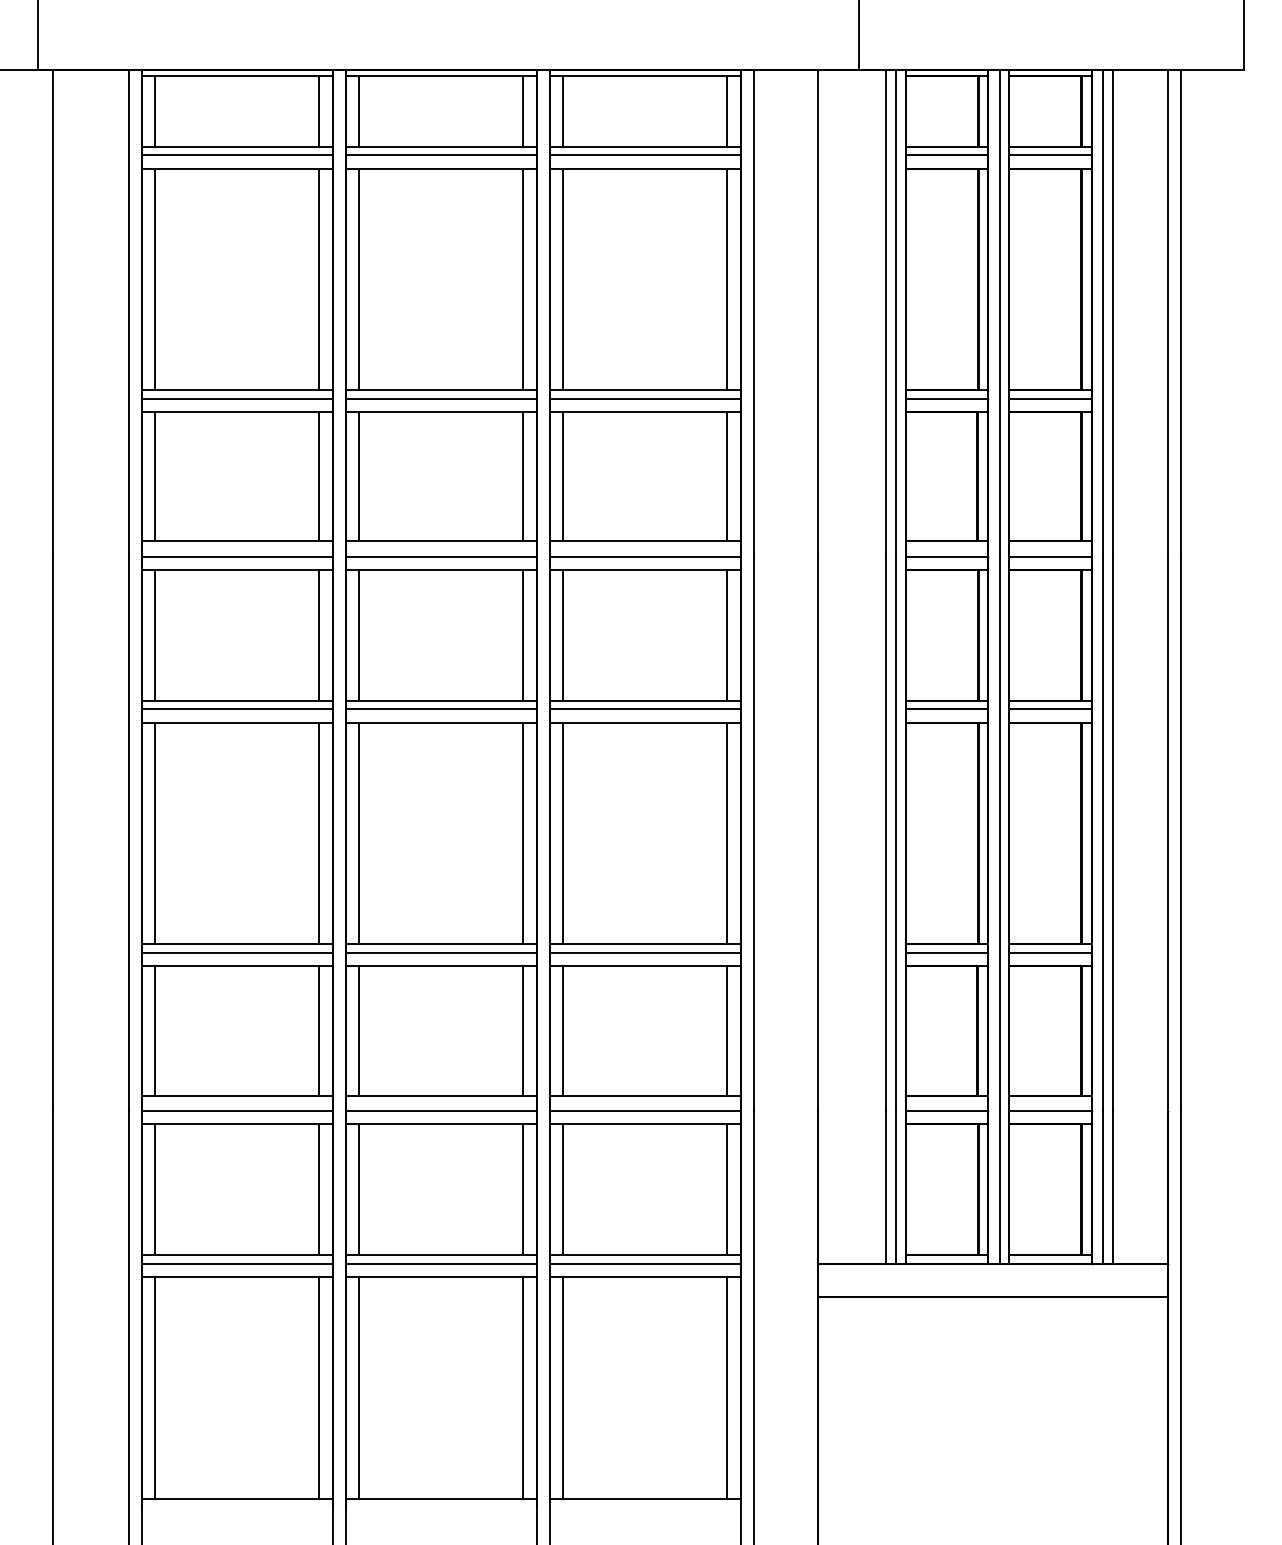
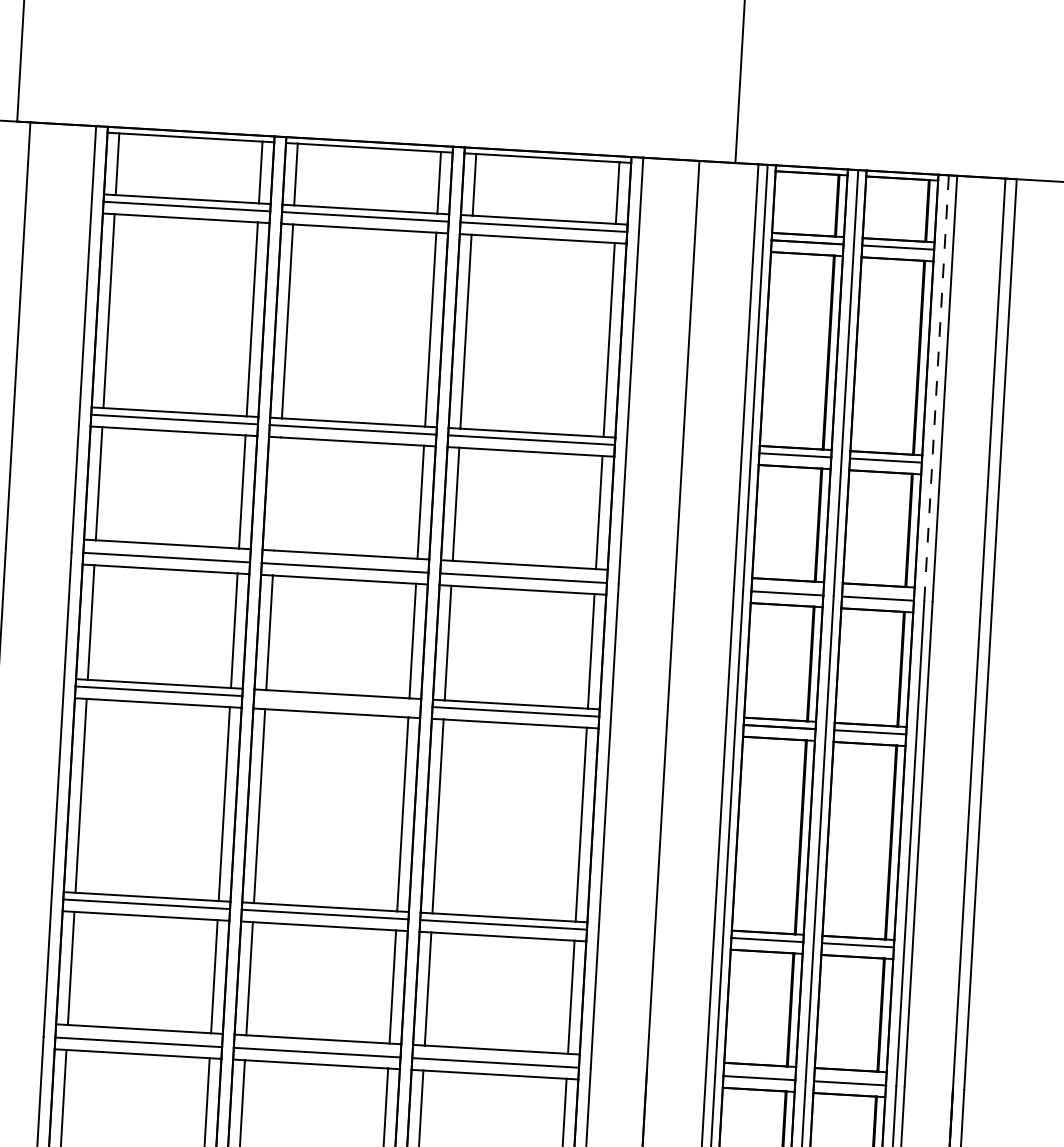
line: (1103, 313) -> (936, 388), solid -> dashed
line: (359, 476) -> (277, 493), removed
line: (440, 709) -> (336, 701), removed

